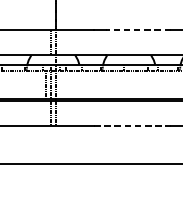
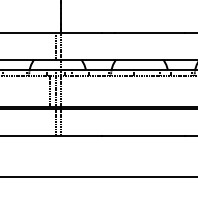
line: (138, 30) -> (149, 32), dashed -> solid
line: (132, 125) -> (143, 135), dashed -> solid

